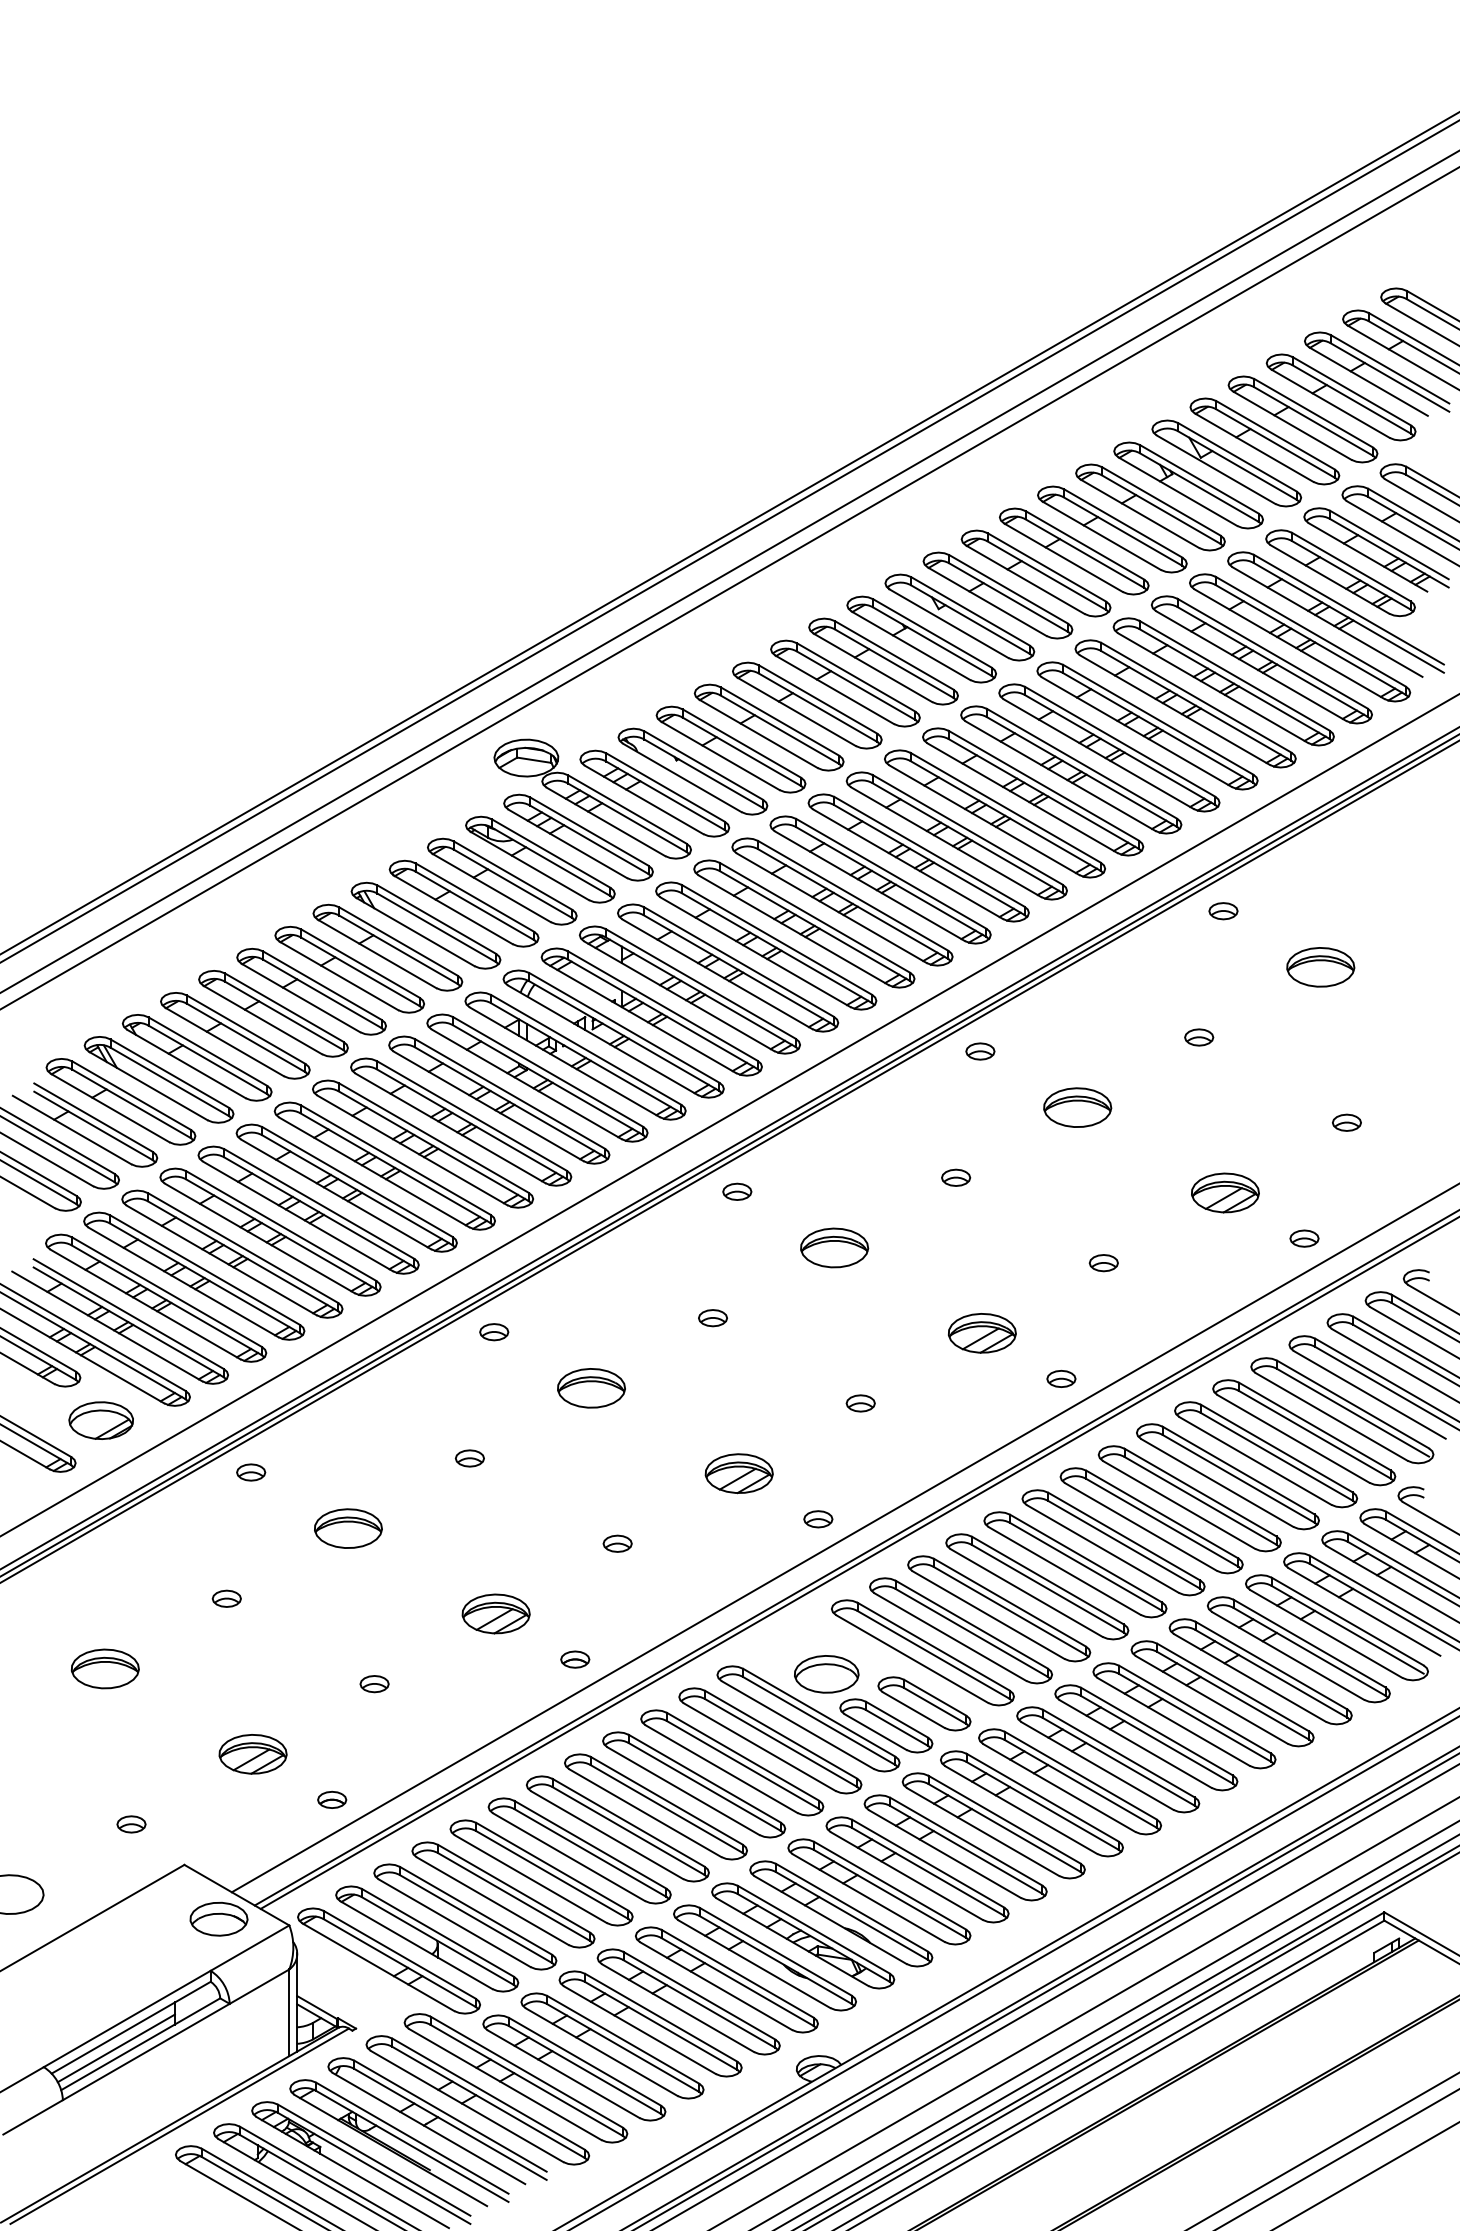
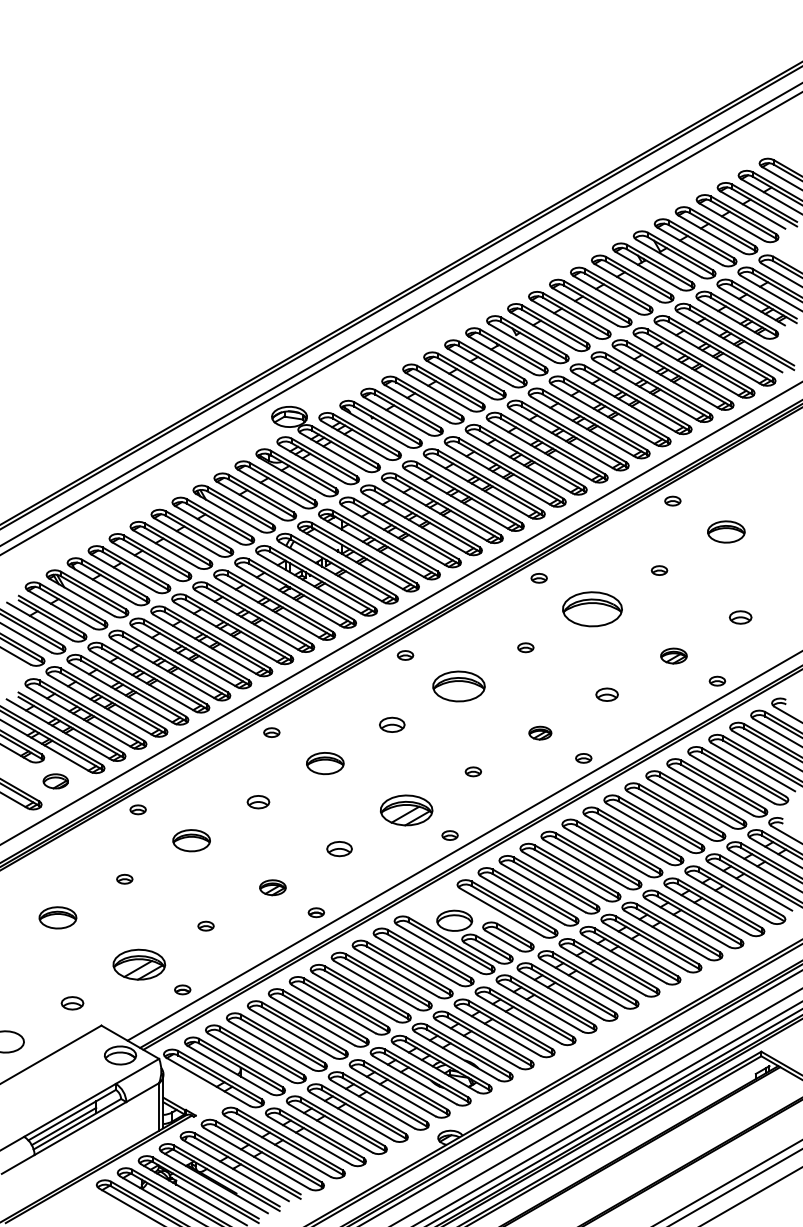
part: (1077, 1106) -> (592, 608), size x1.6
part: (1346, 1122) -> (740, 617), size x1.4
part: (1224, 1191) -> (673, 655), size x0.7
part: (833, 1246) -> (458, 685), size x1.4
part: (1102, 1262) -> (606, 694), size x1.4
part: (711, 1317) -> (391, 724), size x1.6
part: (982, 1331) -> (540, 732), size x0.6
part: (100, 1420) -> (55, 781), size x0.7
part: (469, 1457) -> (258, 801), size x1.4
part: (739, 1473) -> (406, 810), size x1.4
part: (617, 1542) -> (339, 848), size x1.6
part: (495, 1613) -> (272, 887), size x0.7
part: (251, 1753) -> (138, 964), size x1.4
part: (129, 1824) -> (71, 1003), size x1.4

